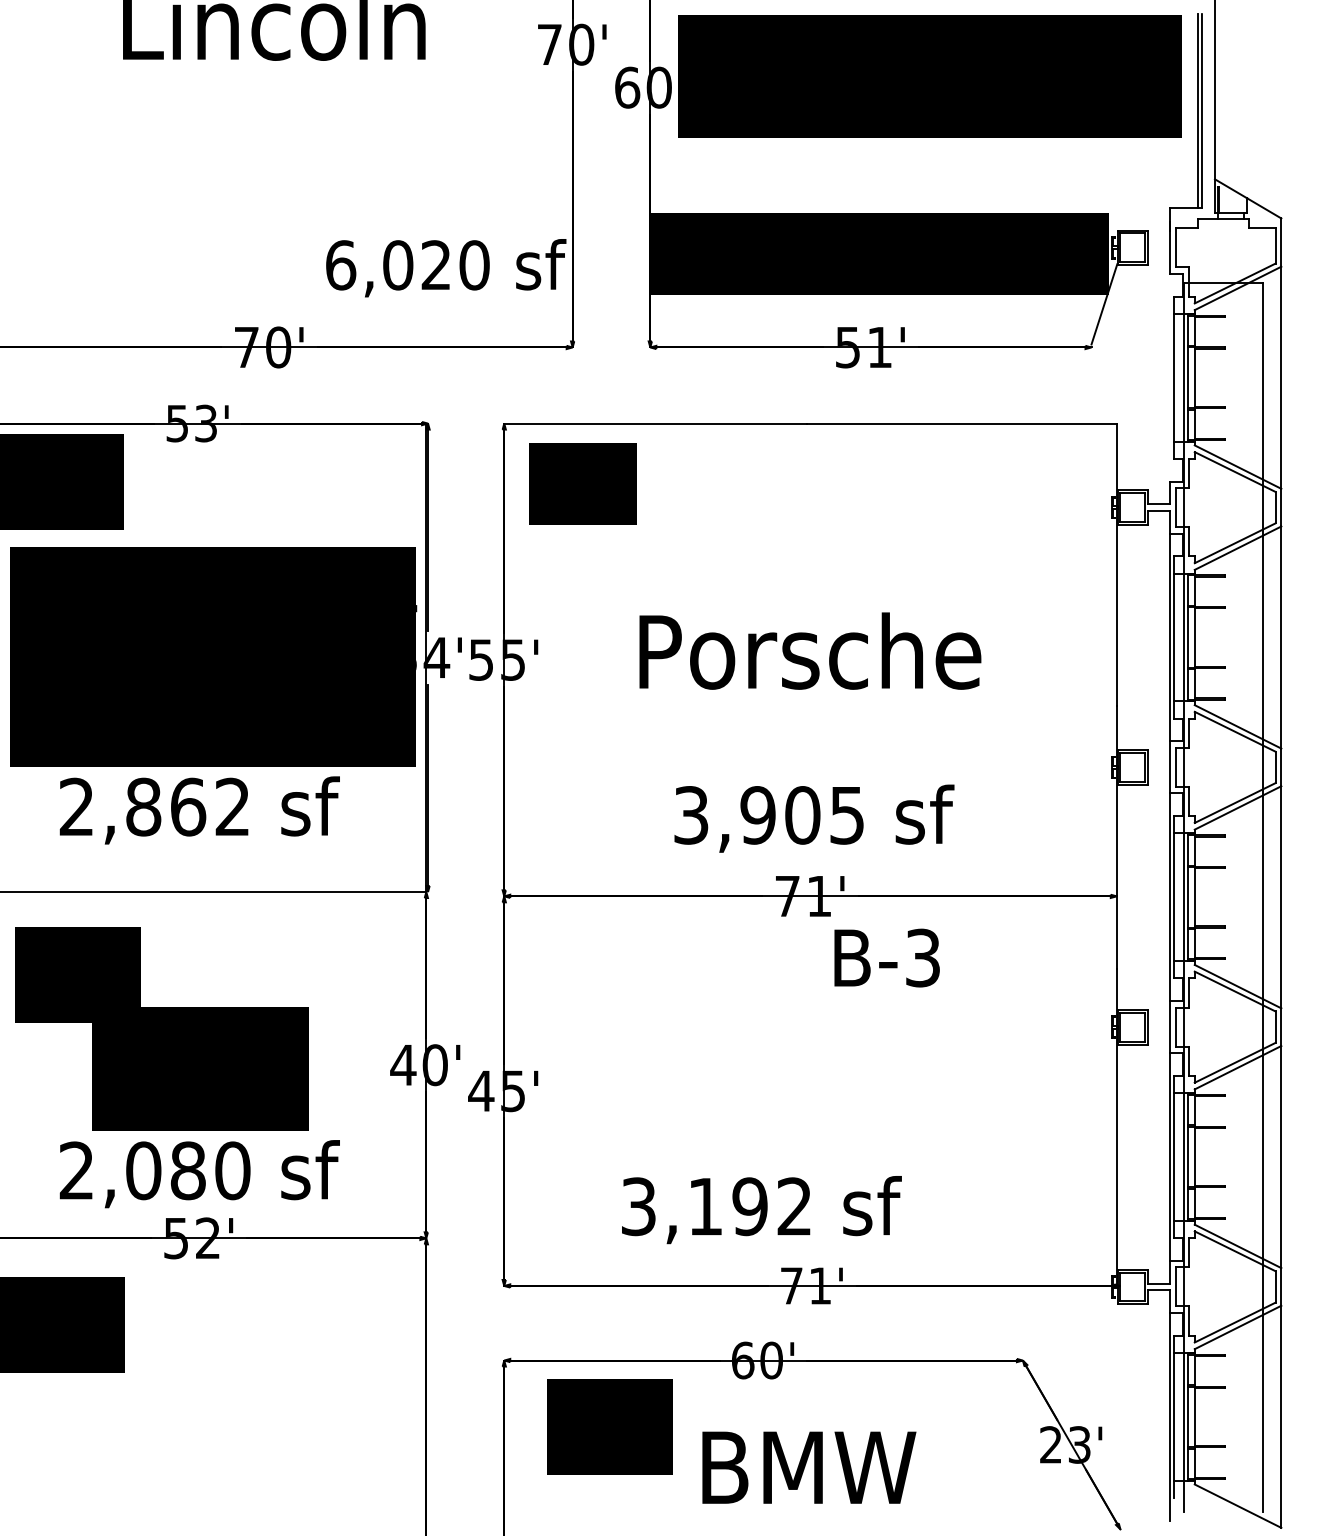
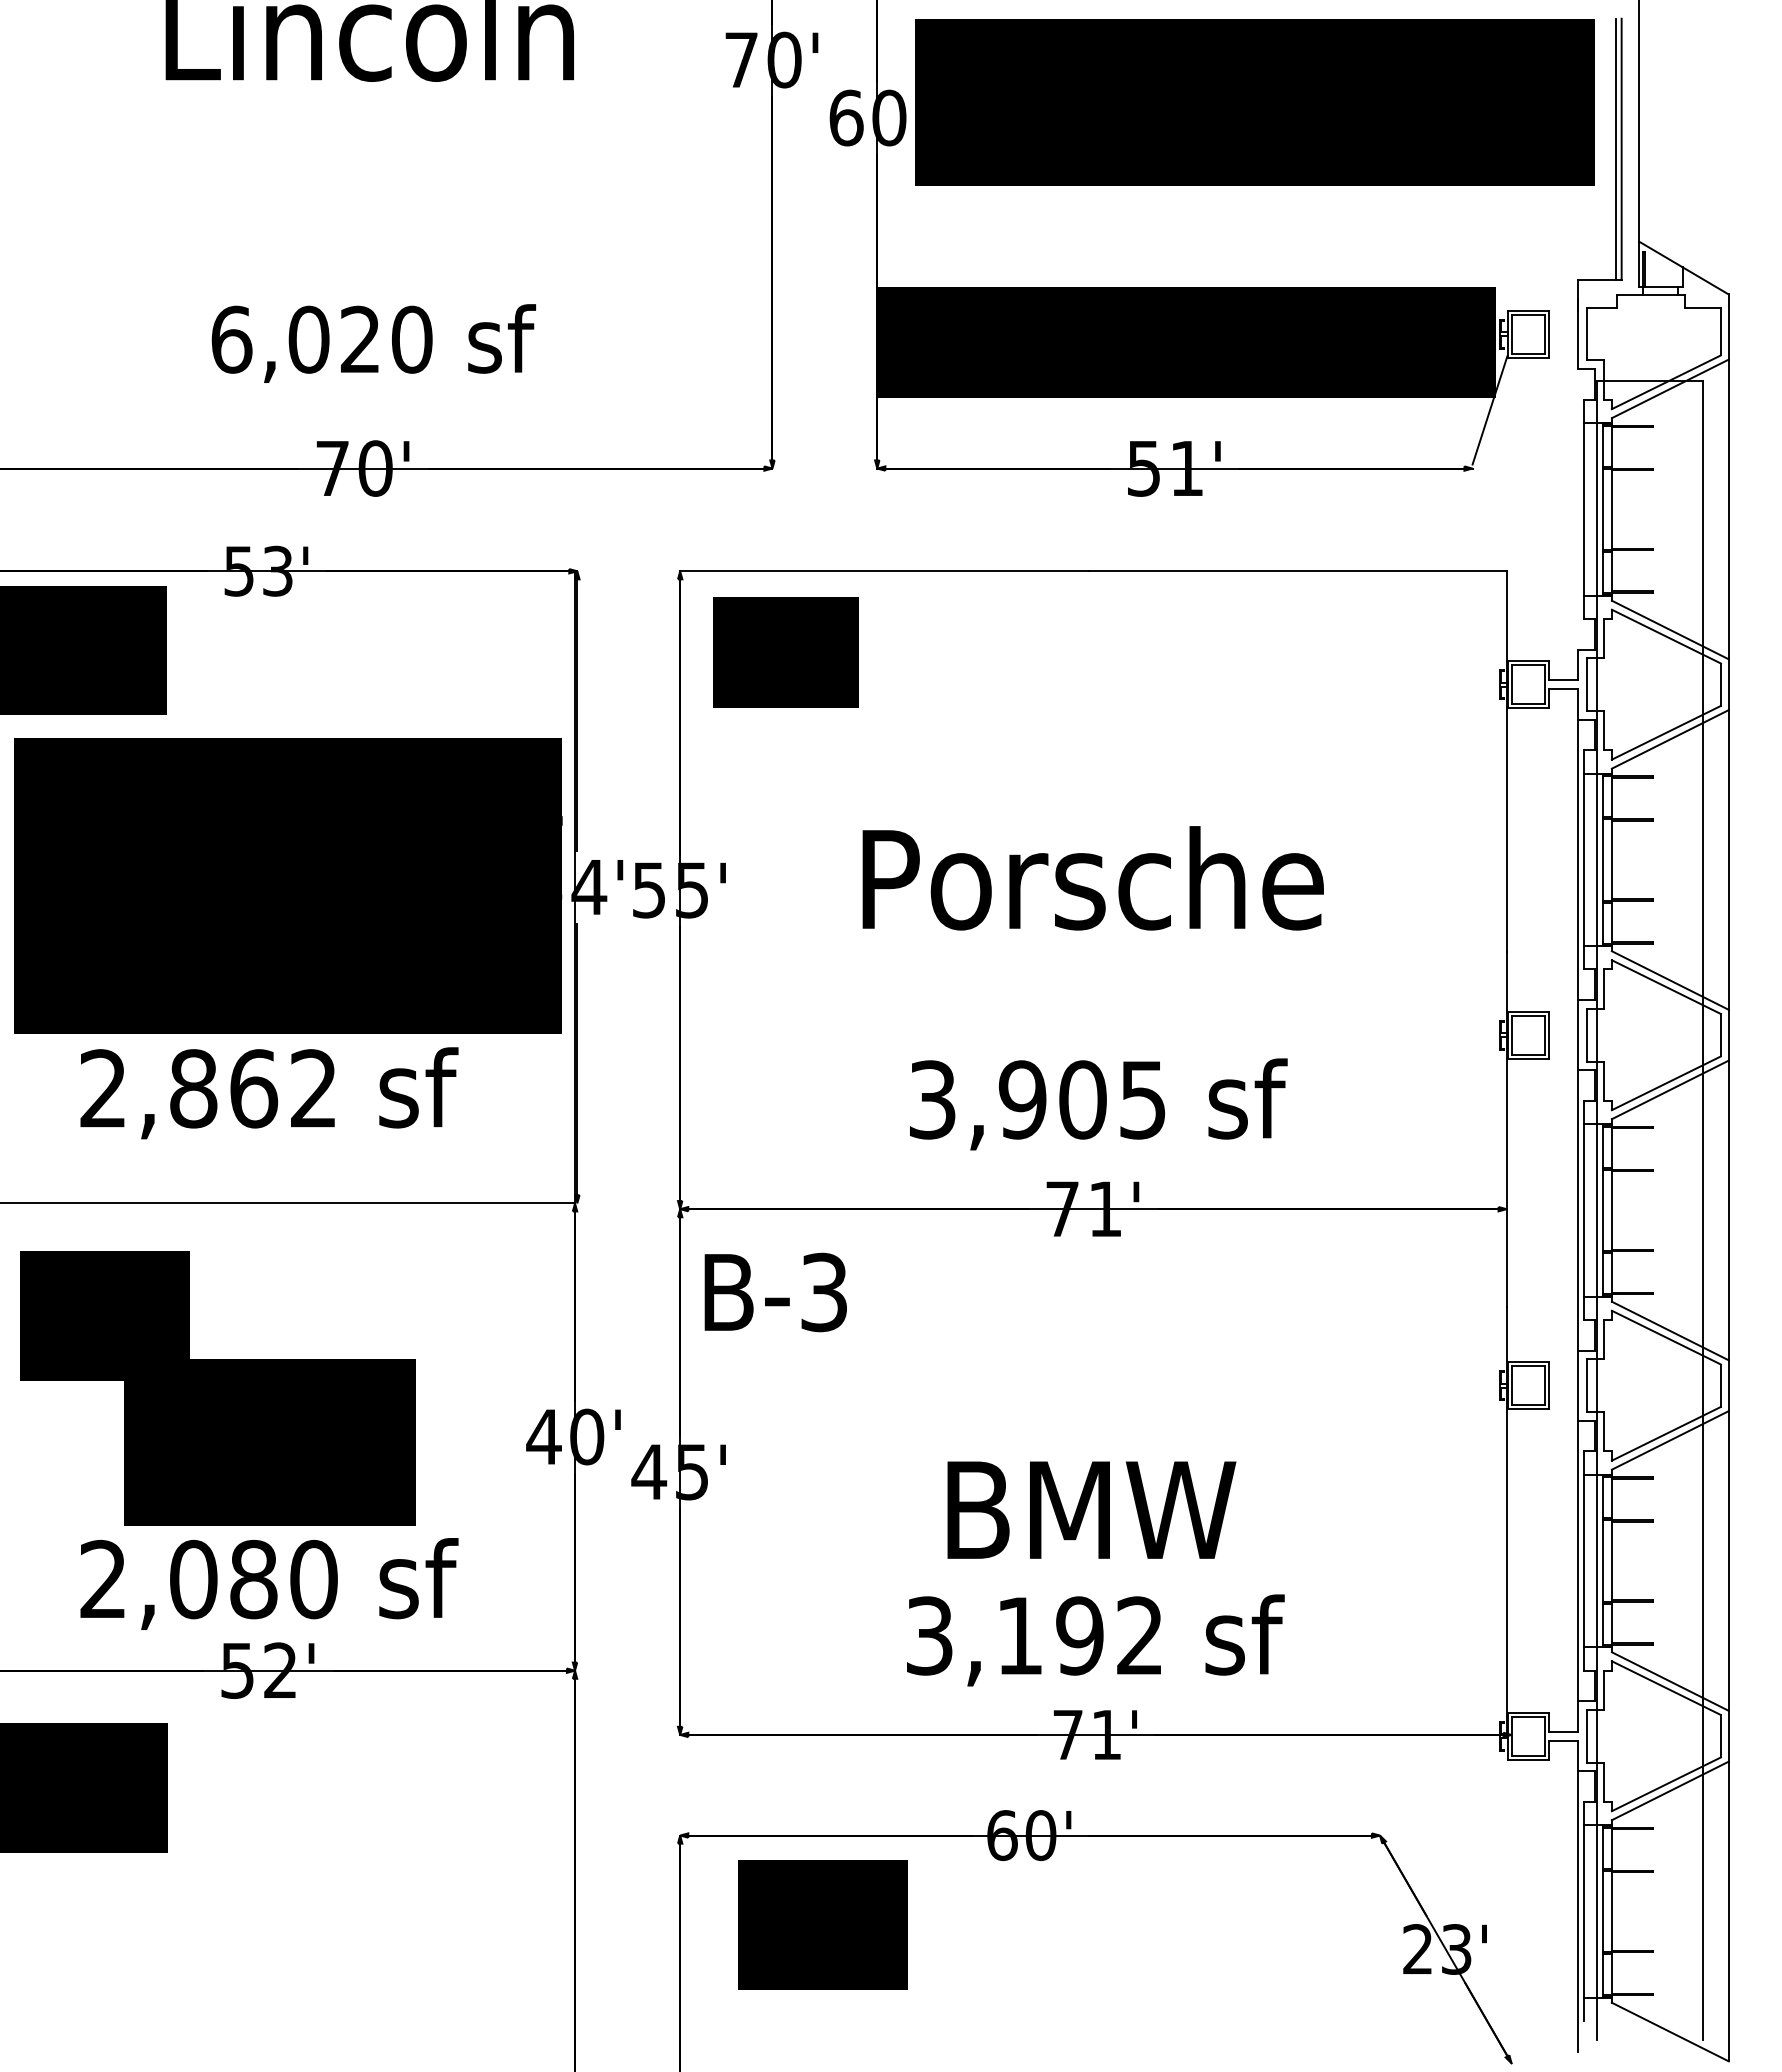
text: (445, 268) -> (373, 343), moved
text: (886, 958) -> (775, 1292), moved
text: (761, 1210) -> (1095, 1640), moved
text: (809, 1467) -> (1091, 1509), moved

